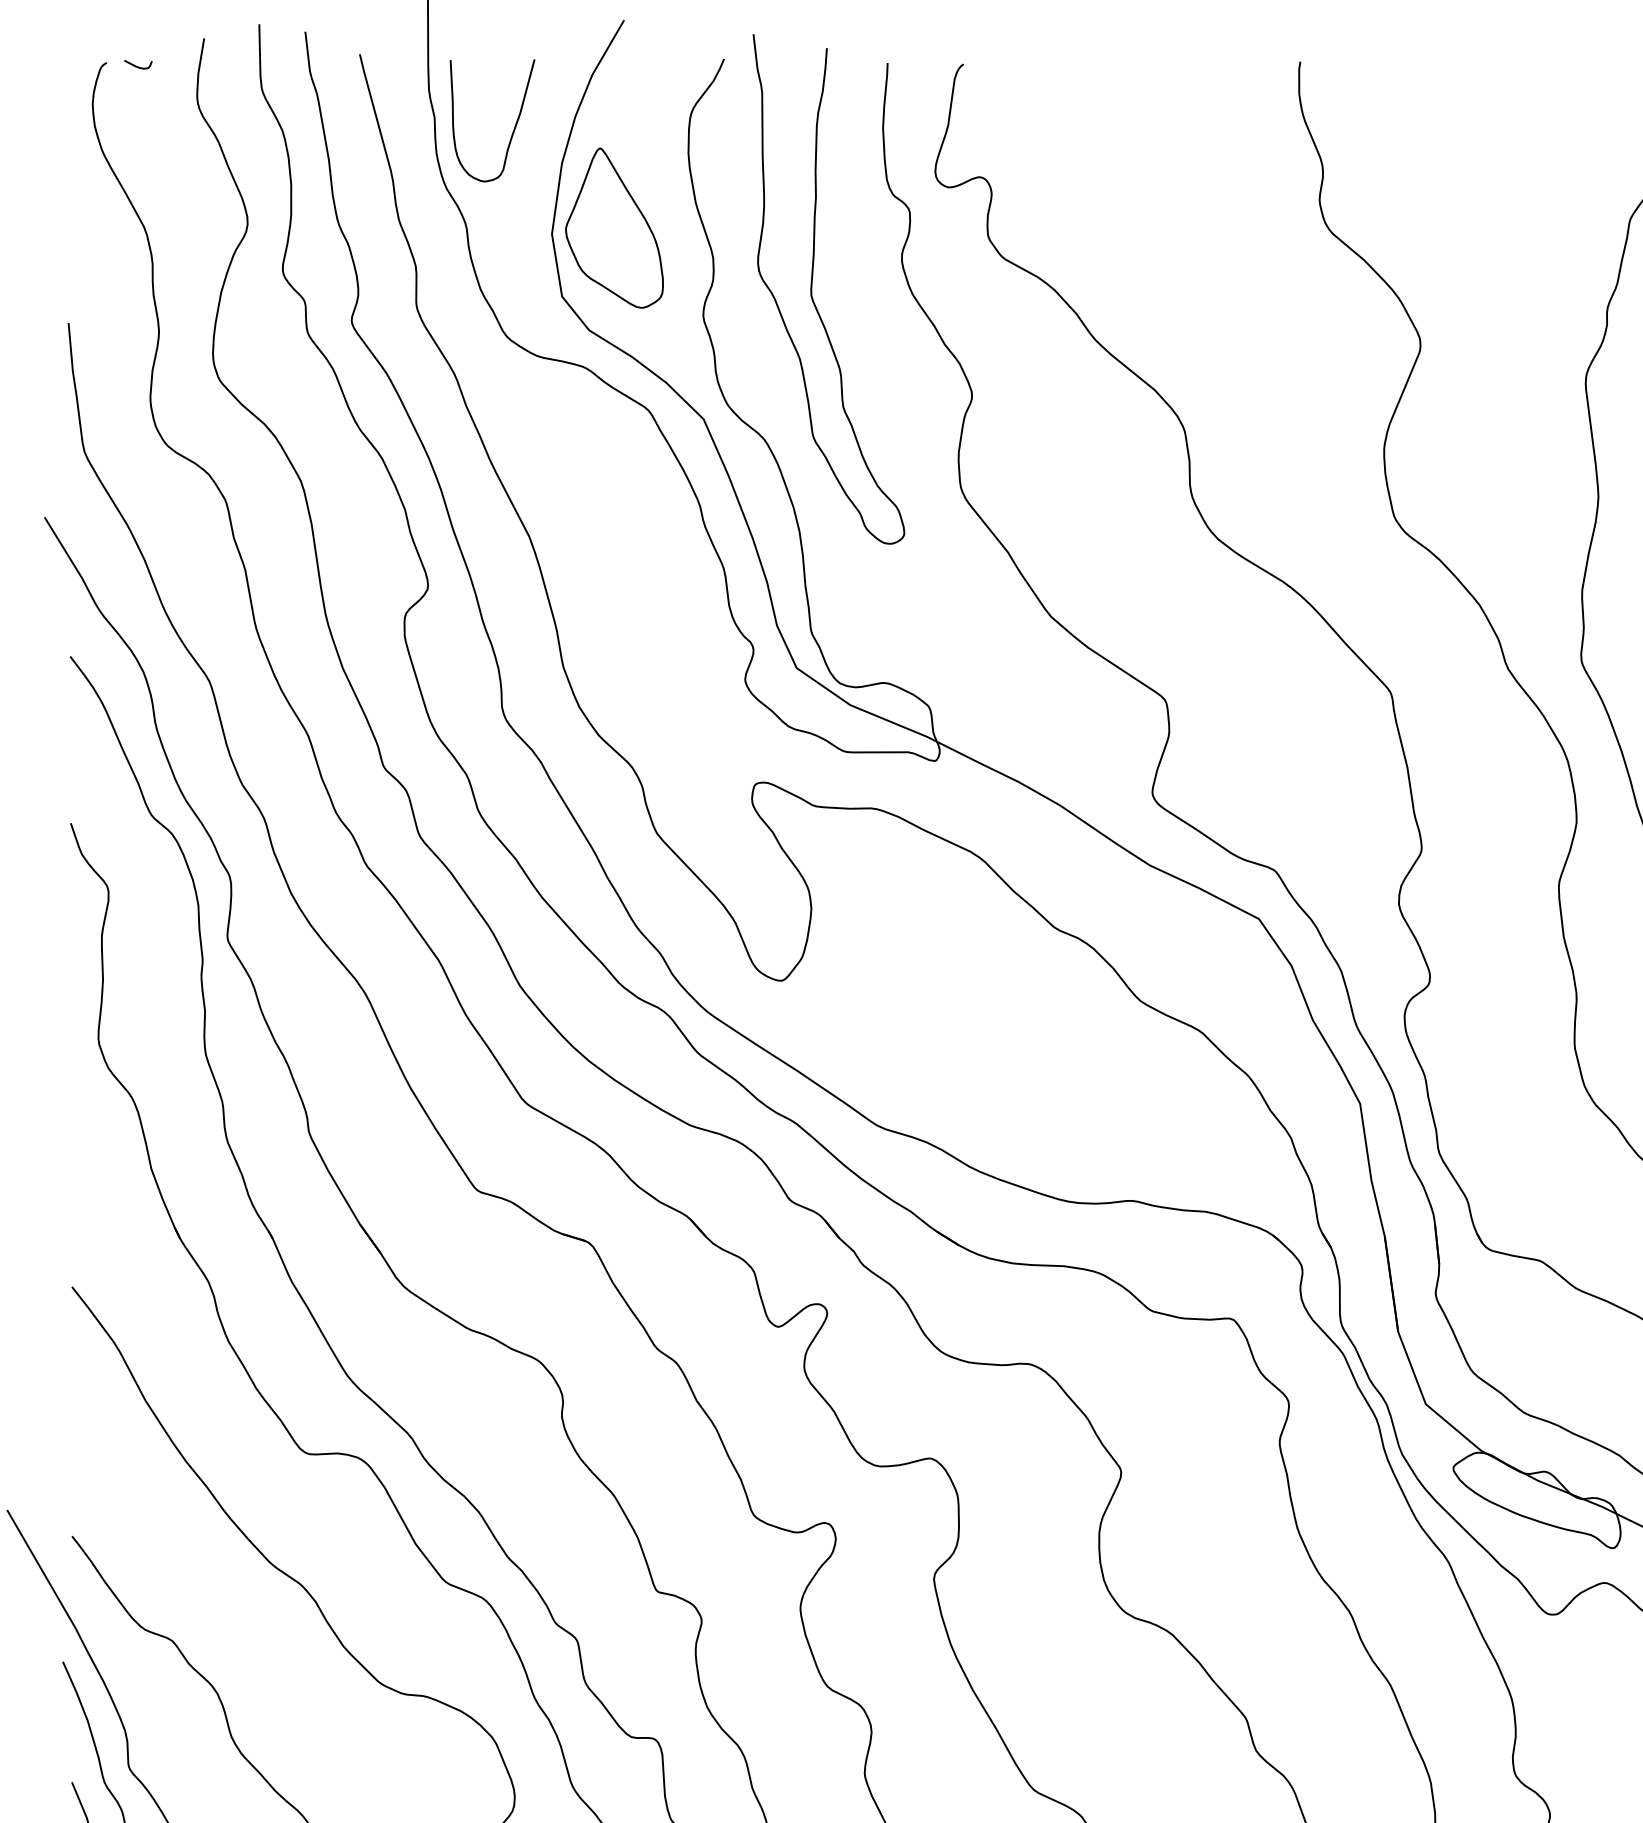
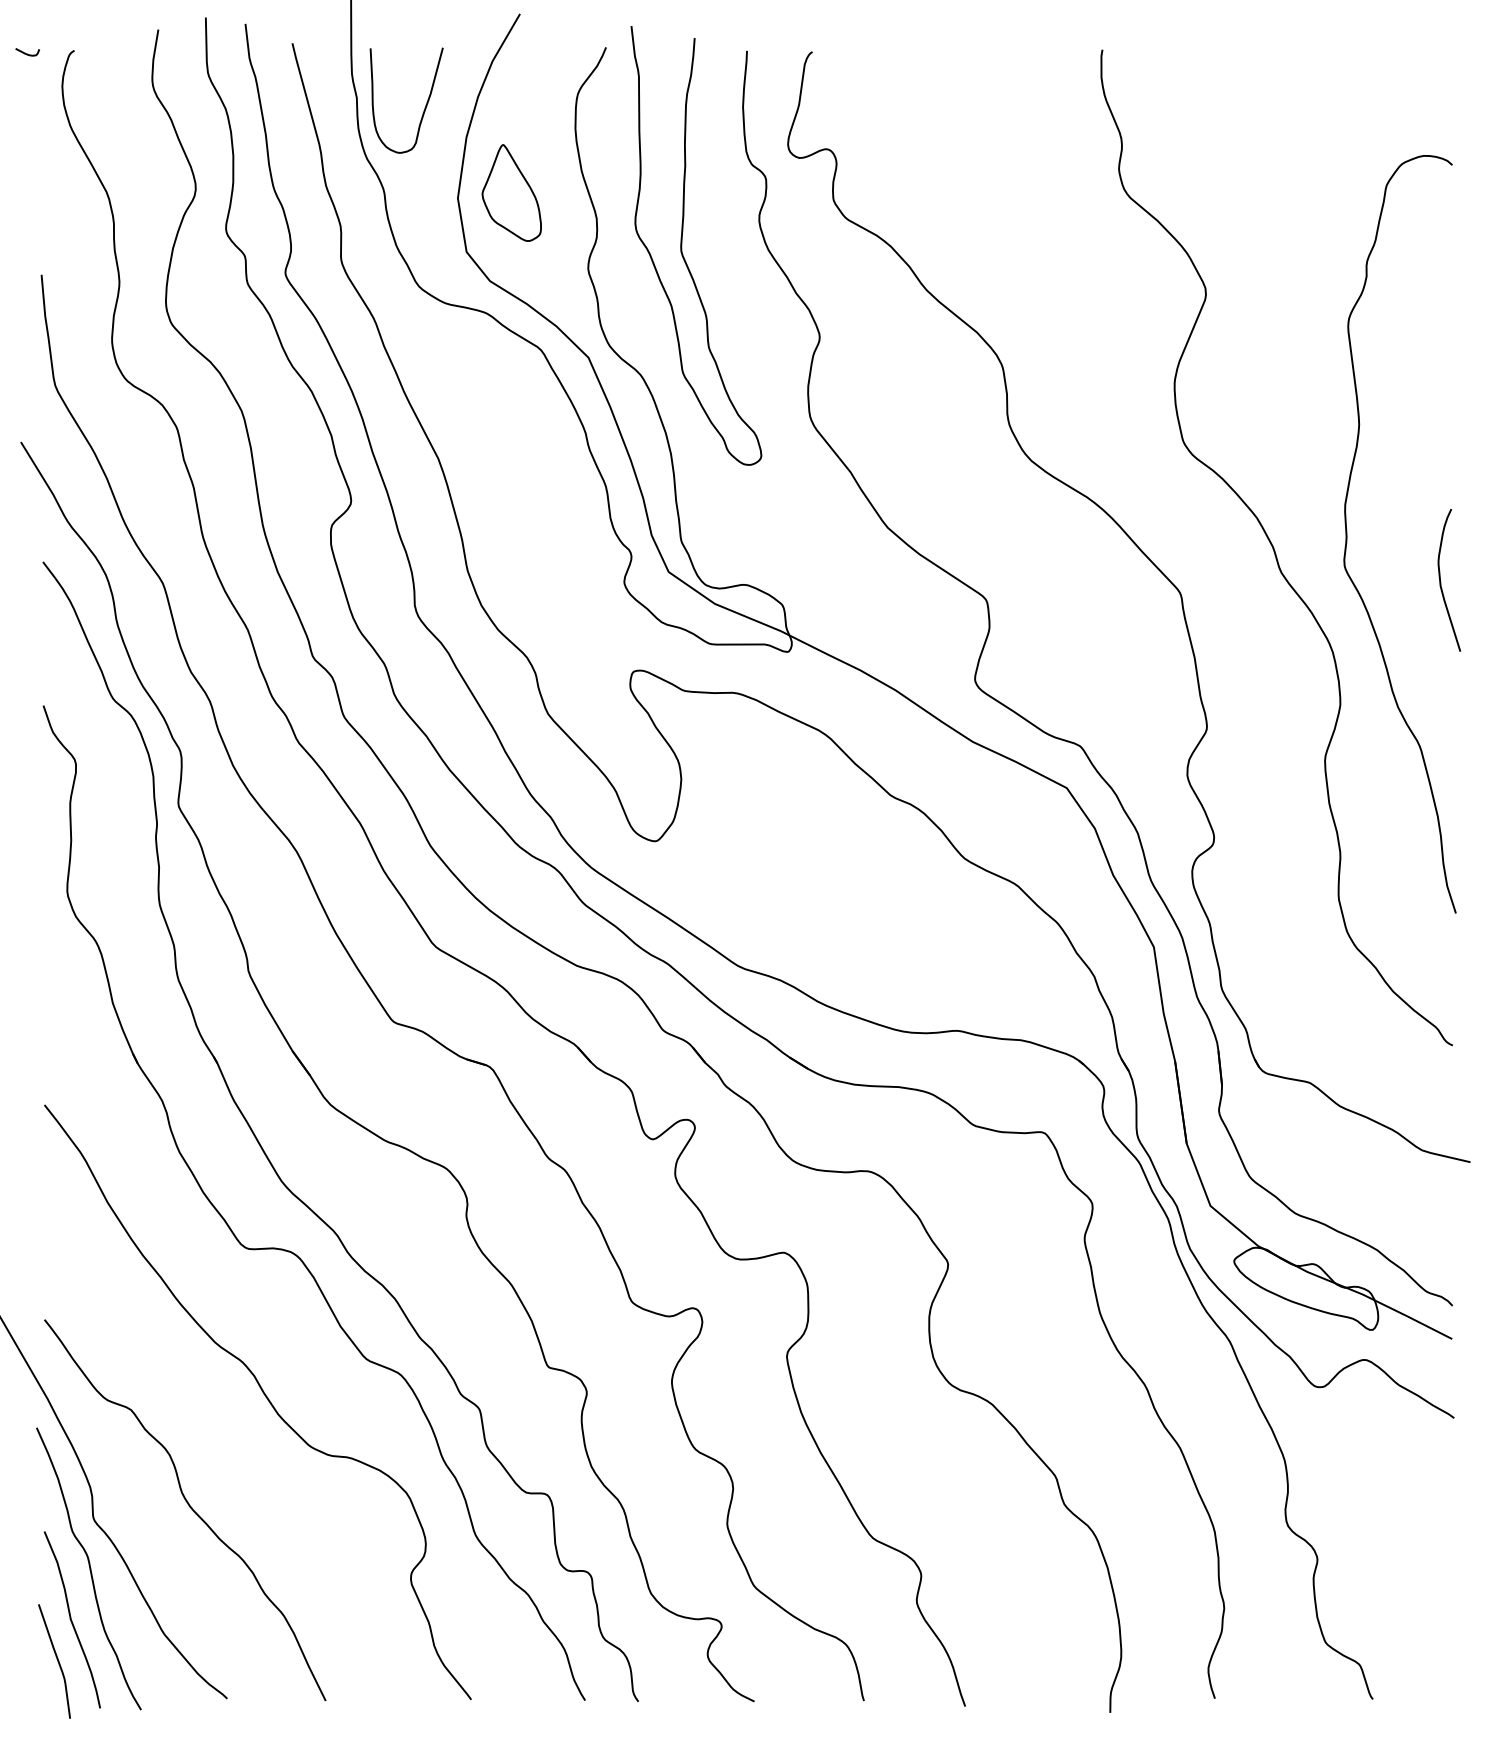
curve: (138, 66) -> (27, 53), moved
part: (614, 227) -> (511, 192), size x0.7

